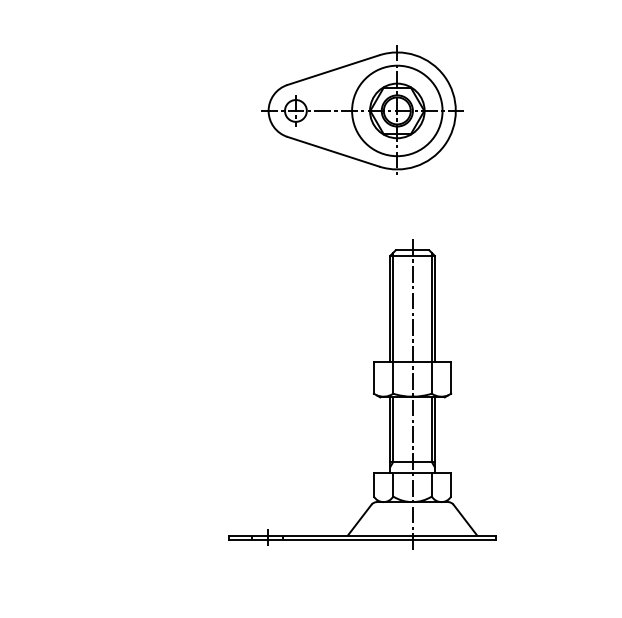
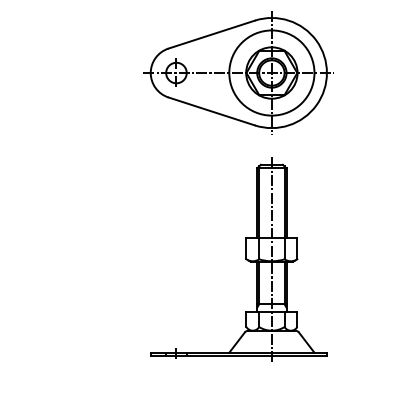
part: (361, 110) -> (238, 72), size x1.43

